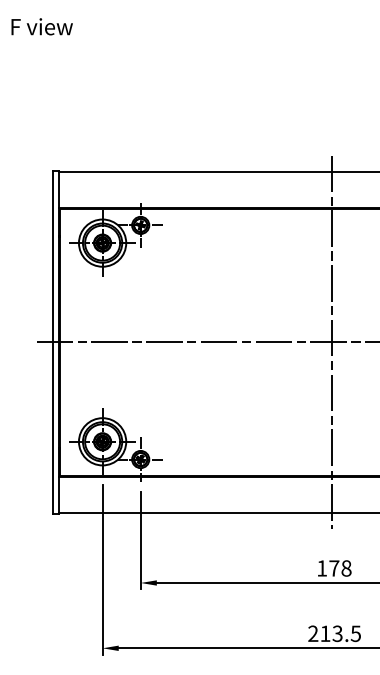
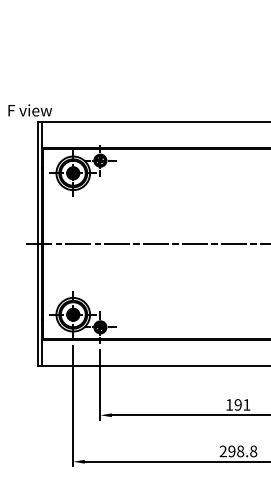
text: (41, 26) -> (29, 110), moved
line: (331, 342) -> (236, 244), removed
text: (340, 568) -> (242, 404), 178 -> 191
text: (340, 633) -> (242, 451), 213.5 -> 298.8

